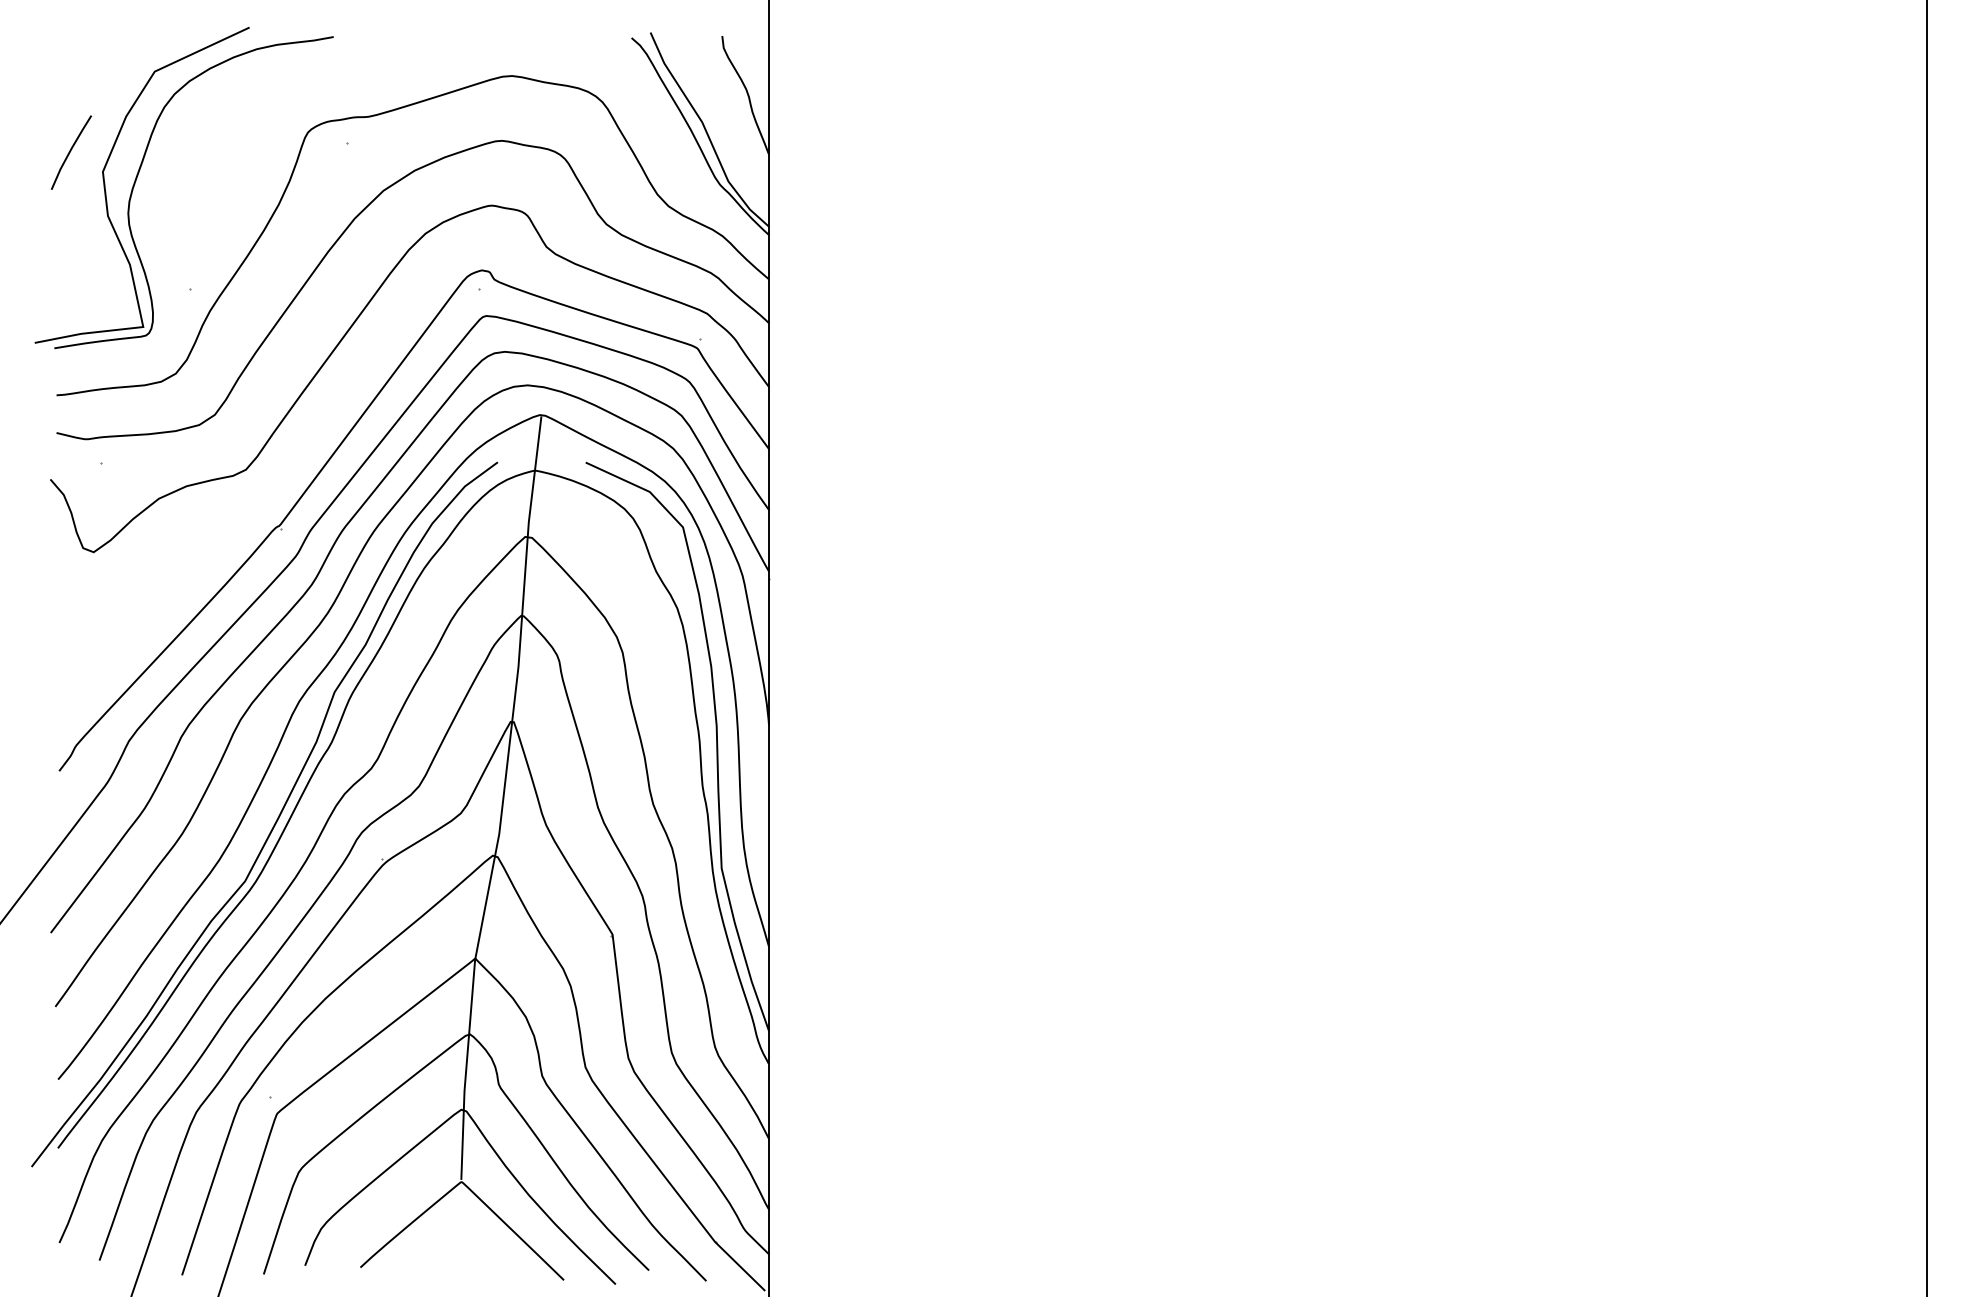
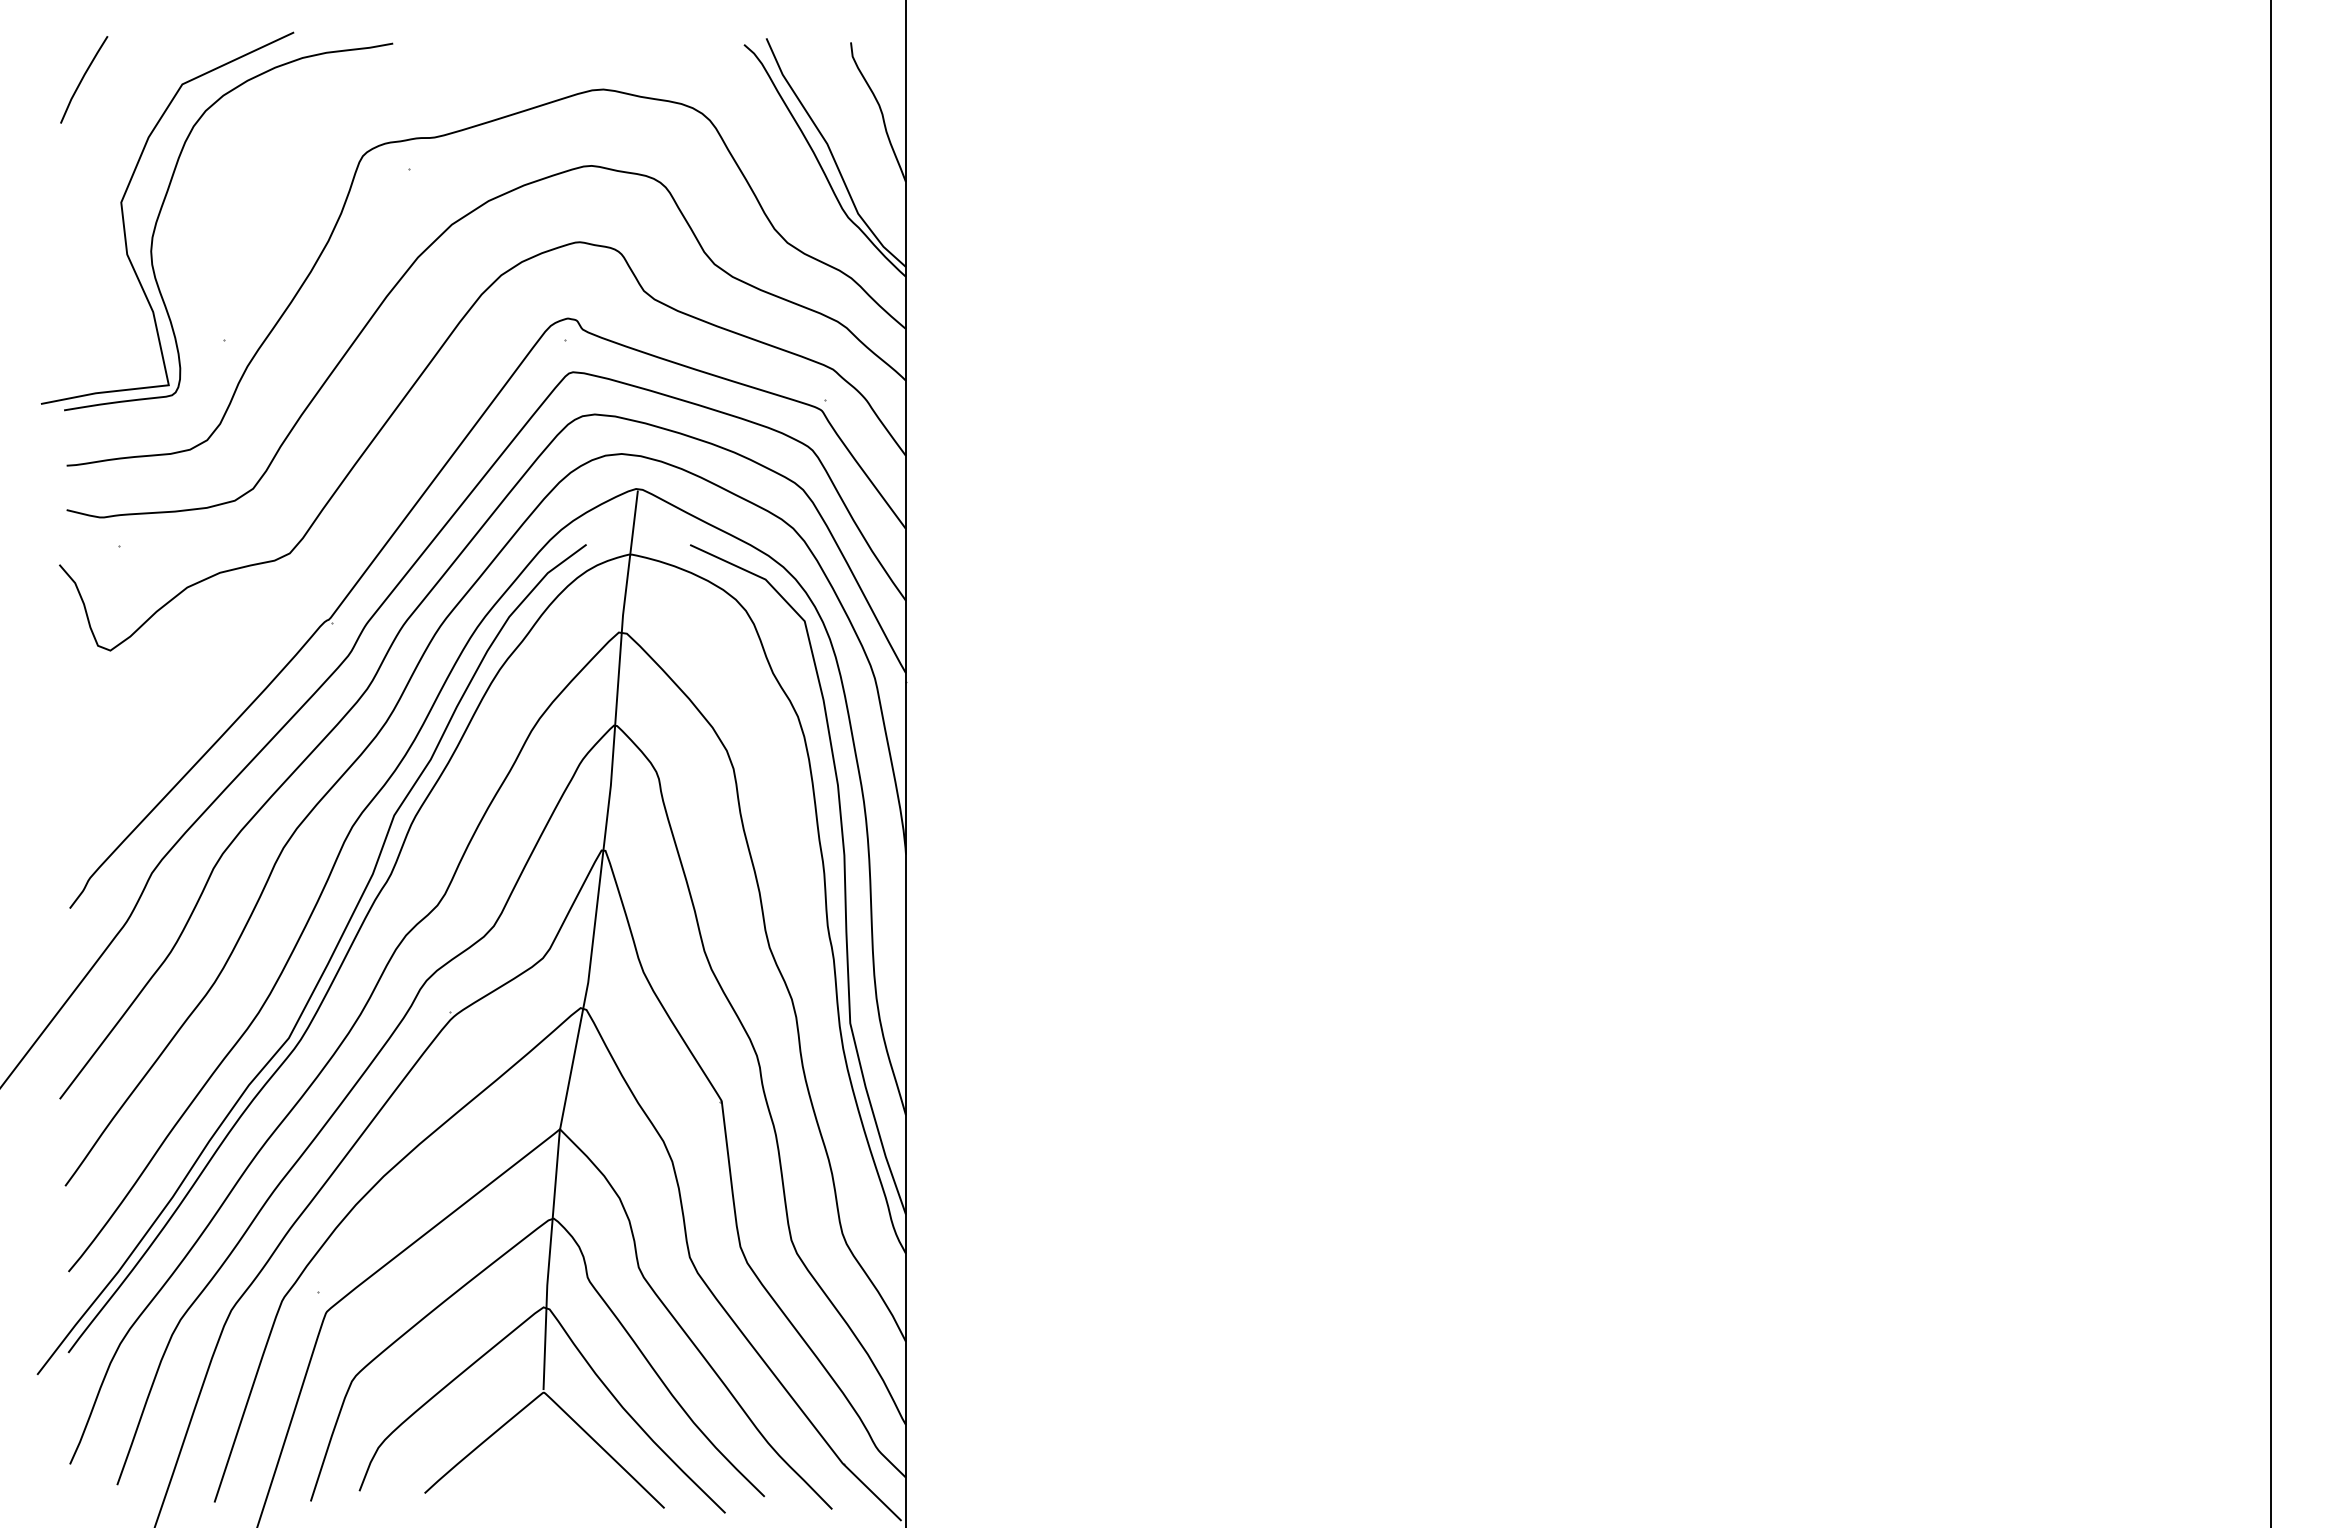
line: (70, 152) -> (83, 79), moved

